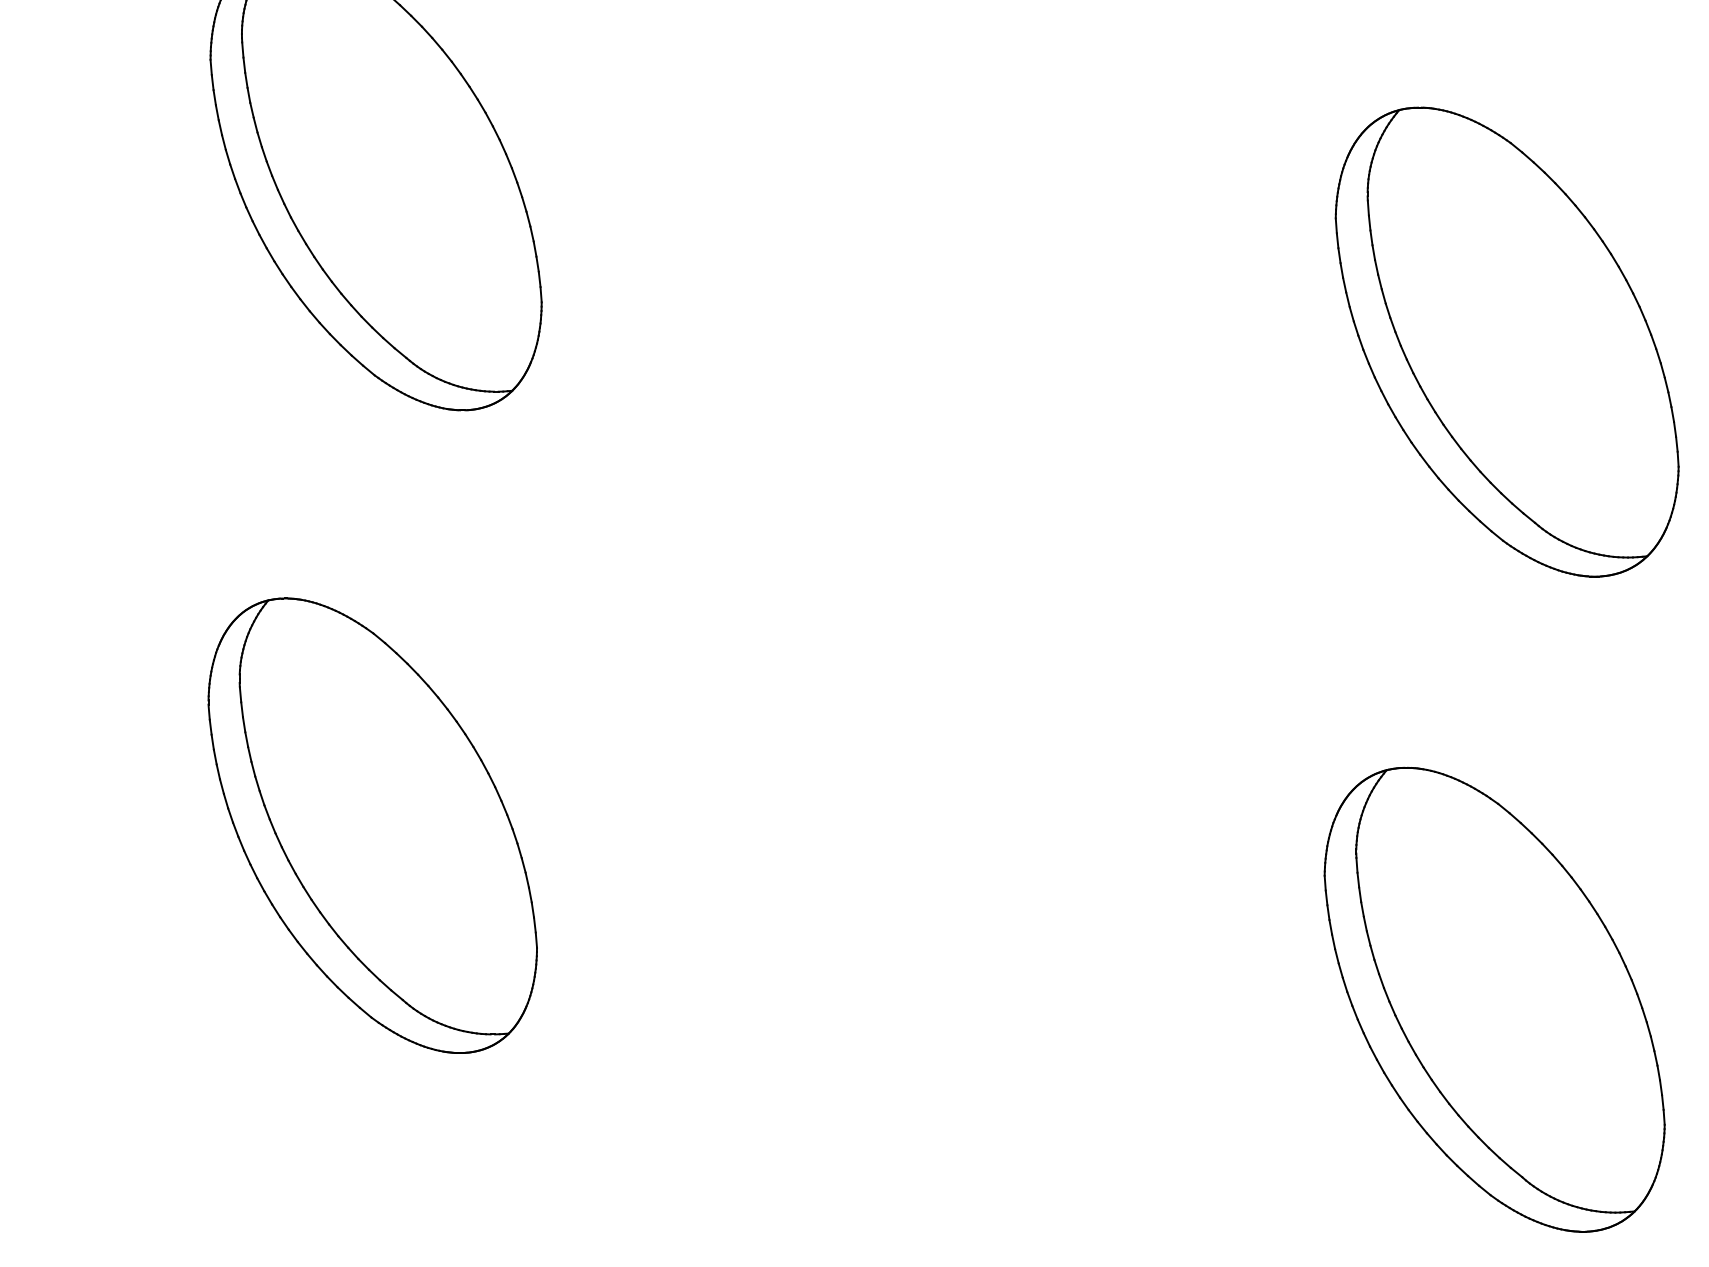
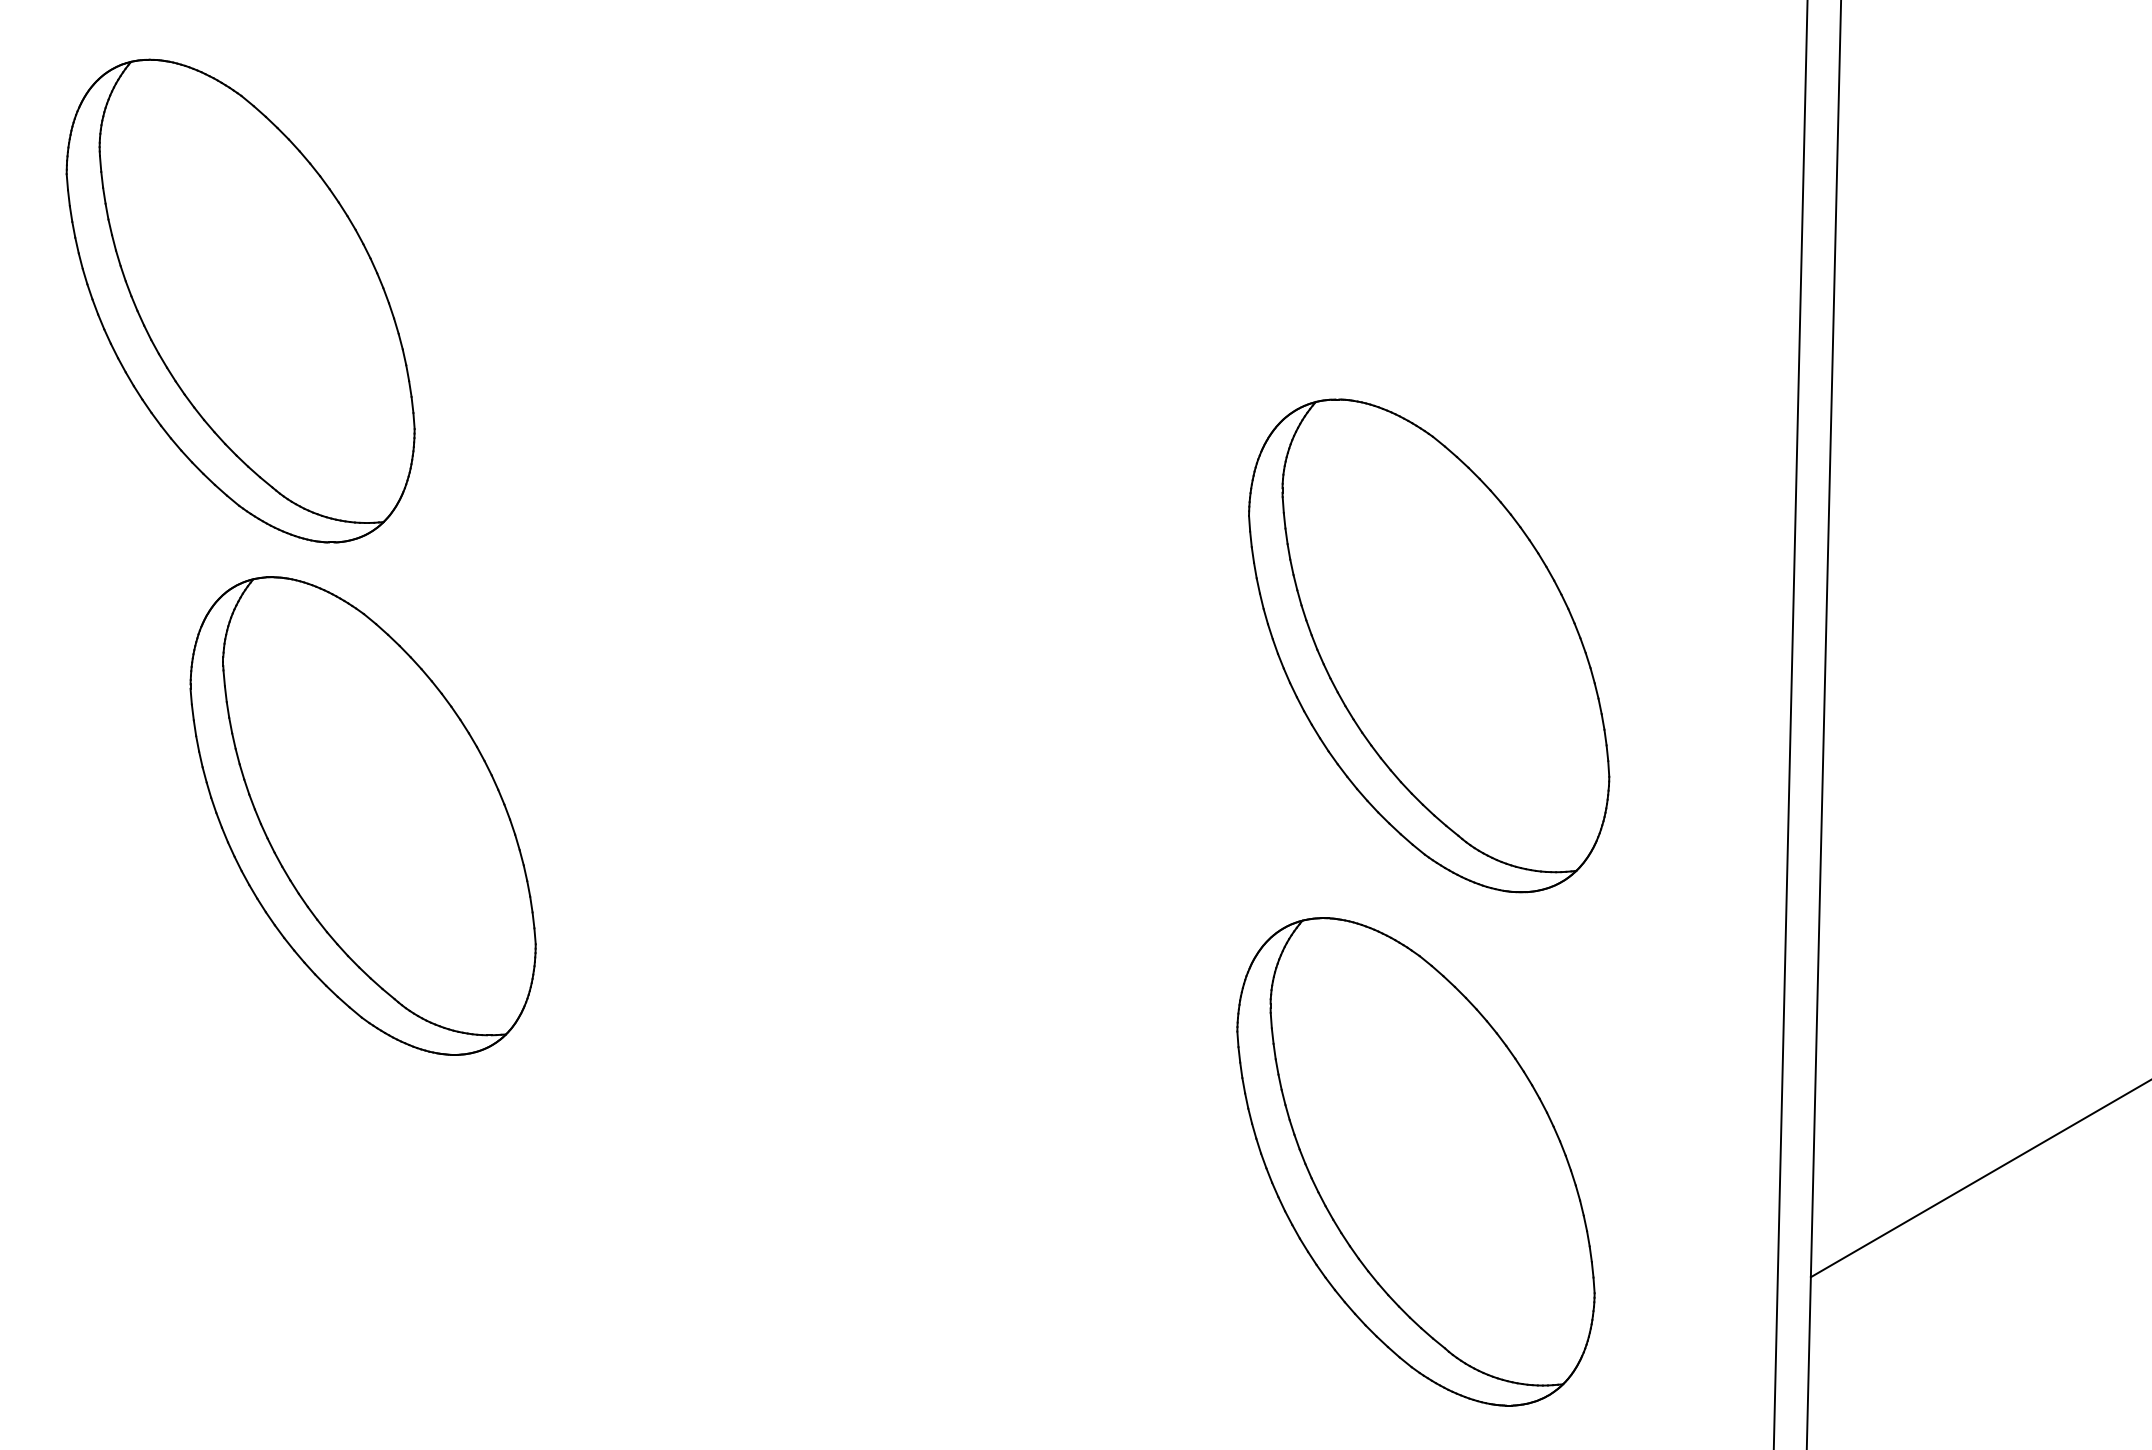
part: (1507, 341) -> (1429, 645), moved
part: (372, 825) -> (362, 815), moved

